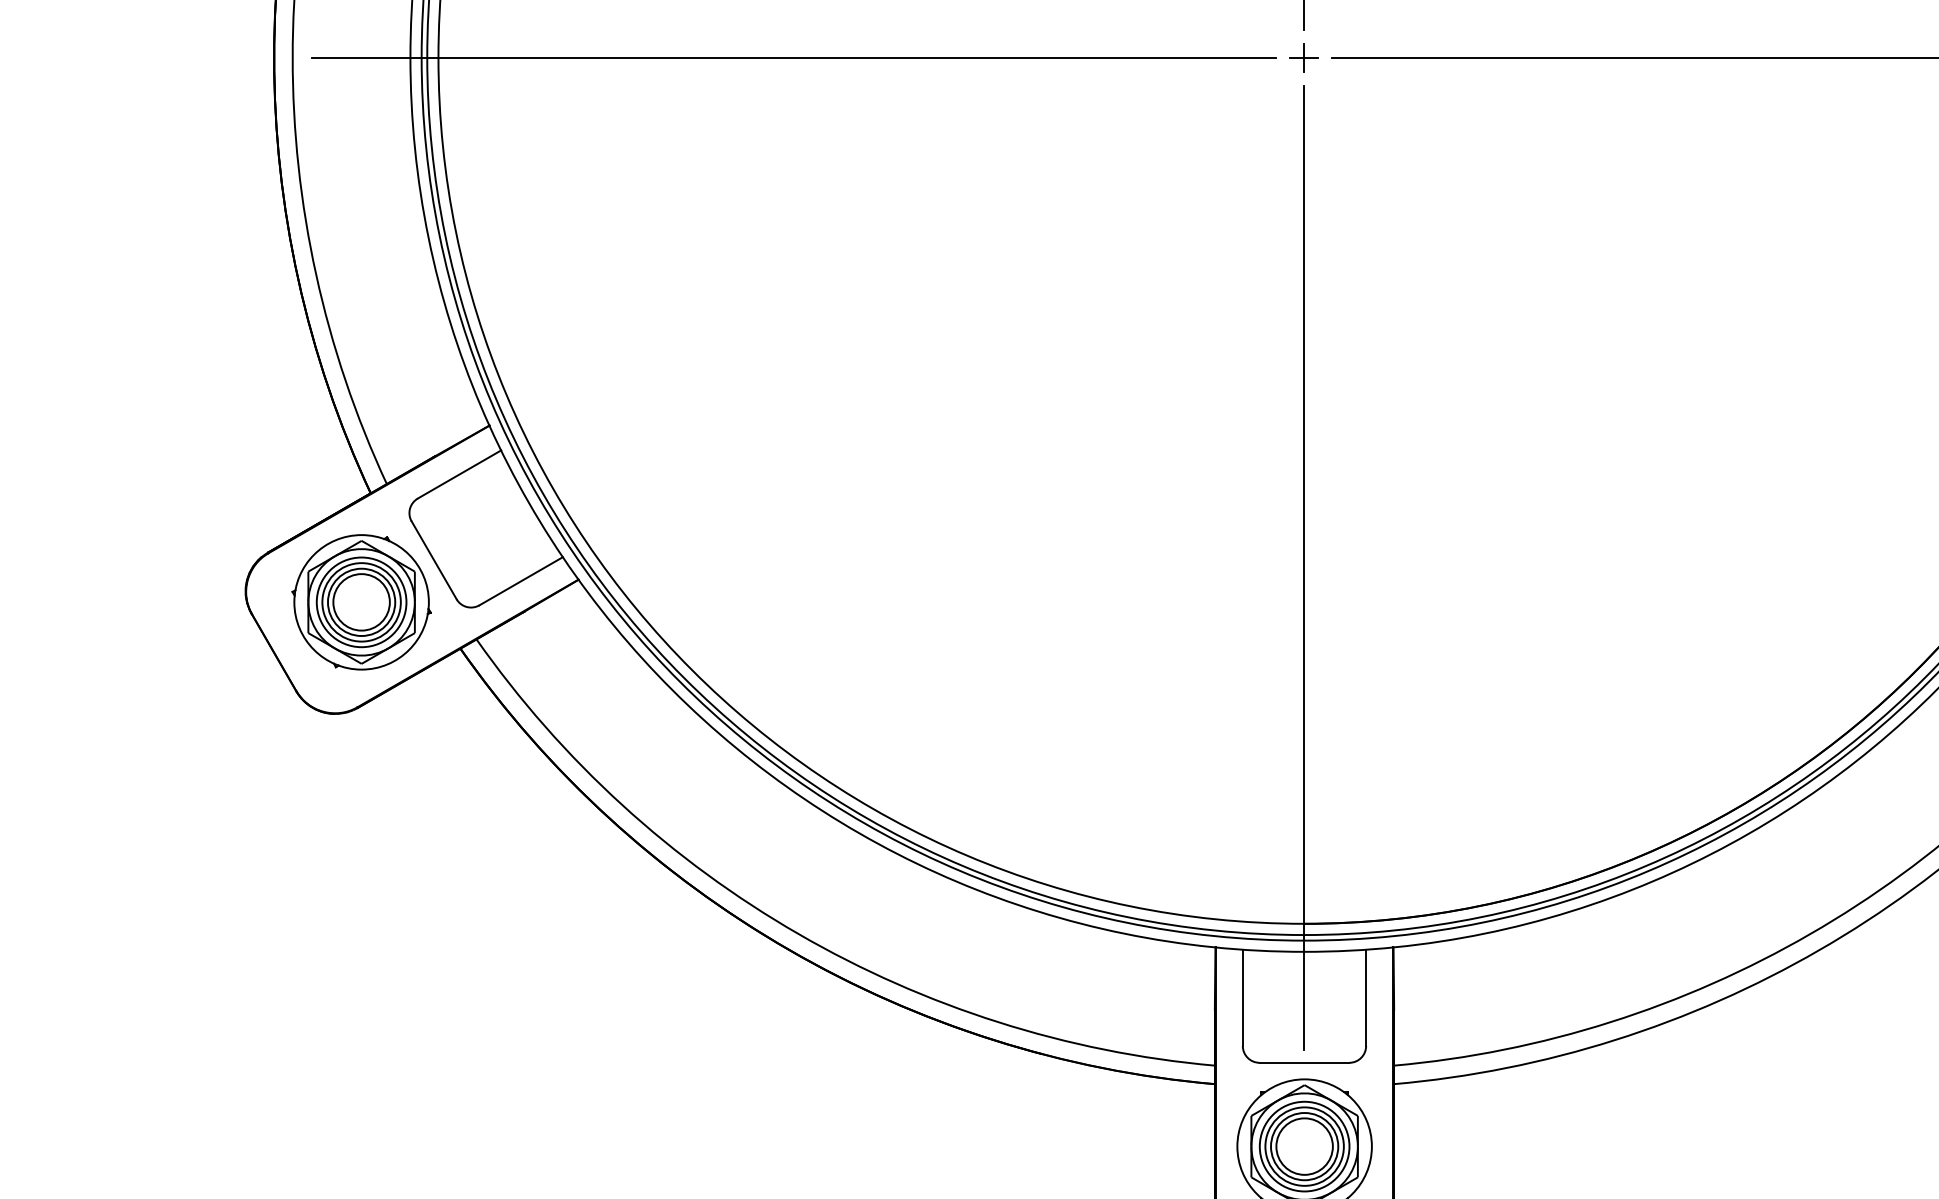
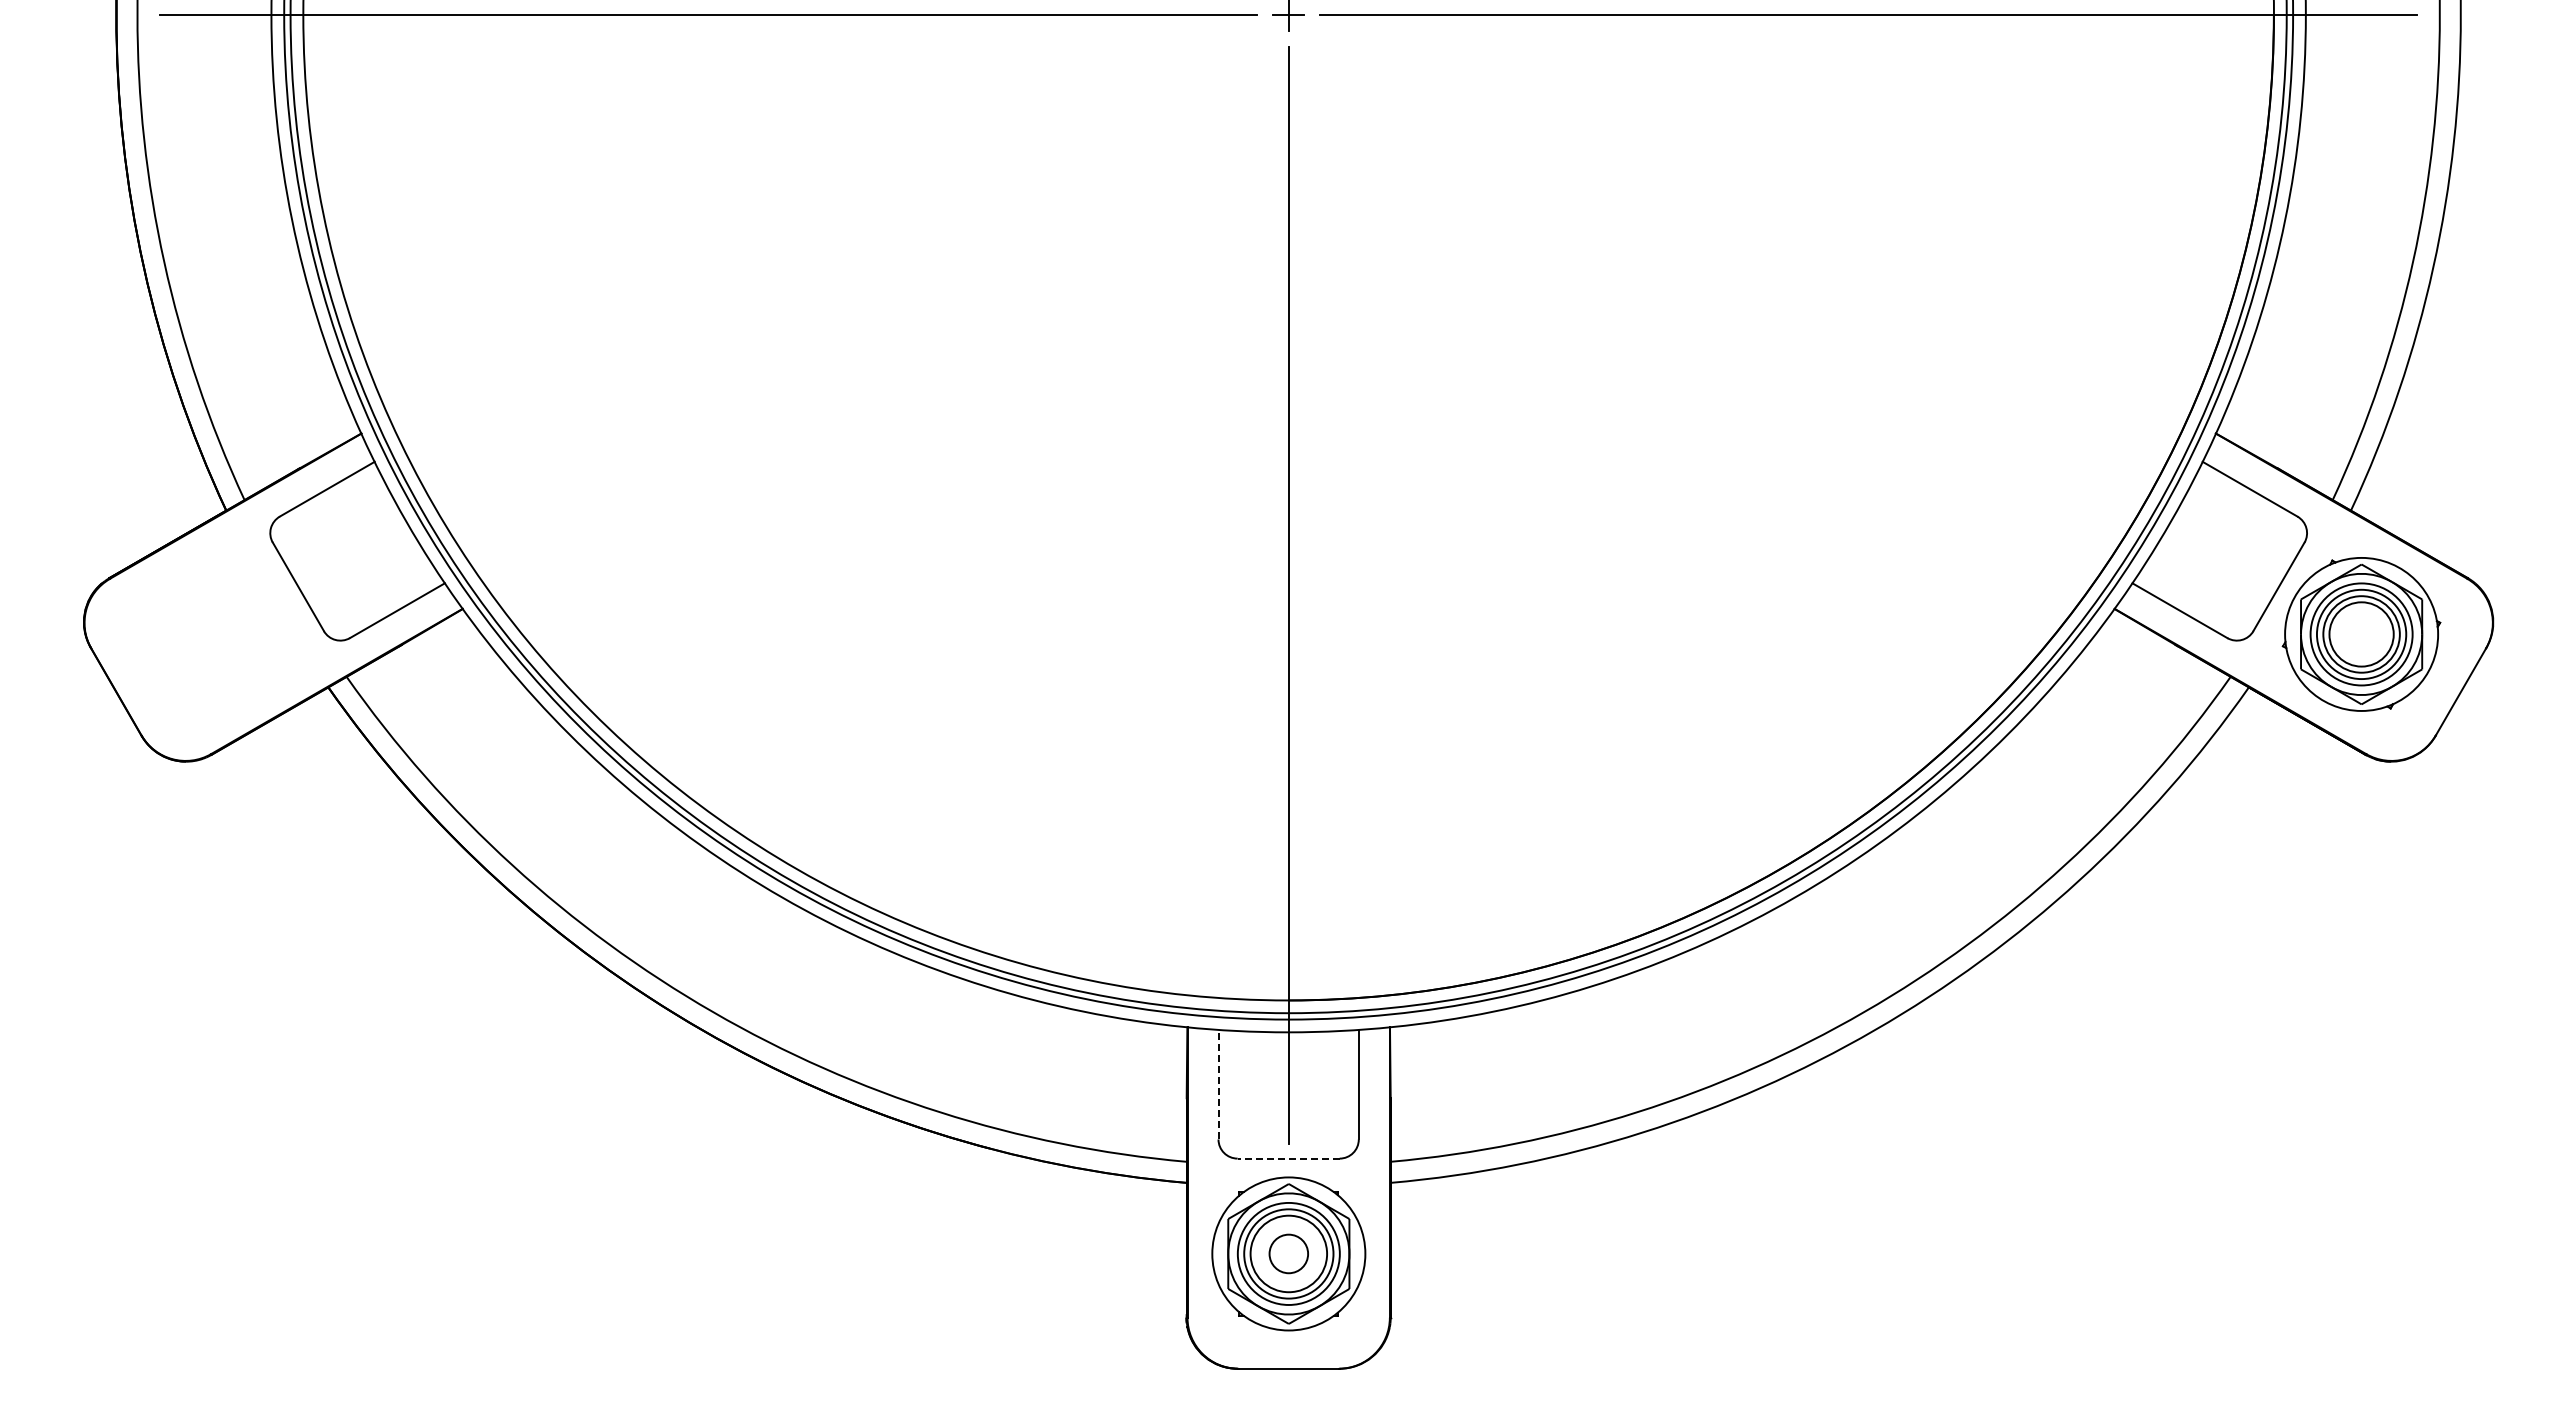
part: (361, 602) -> (215, 634), removed
line: (1242, 997) -> (1218, 1084), solid -> dashed
line: (1304, 1062) -> (1288, 1158), solid -> dashed
circle: (1304, 1146) -> (1288, 1253), size x0.6

